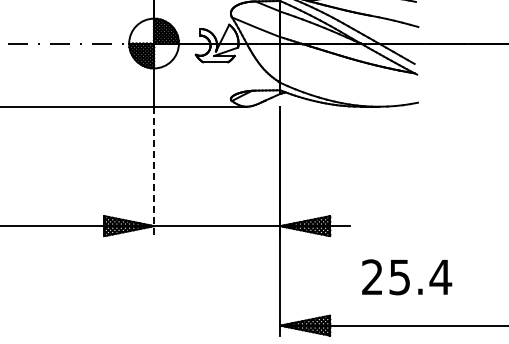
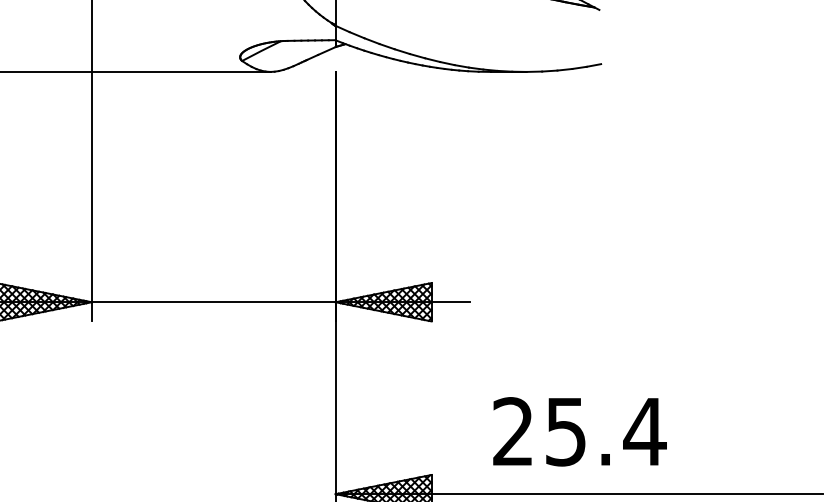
line: (154, 171) -> (92, 196), dashed -> solid
text: (407, 277) -> (580, 432), moved

